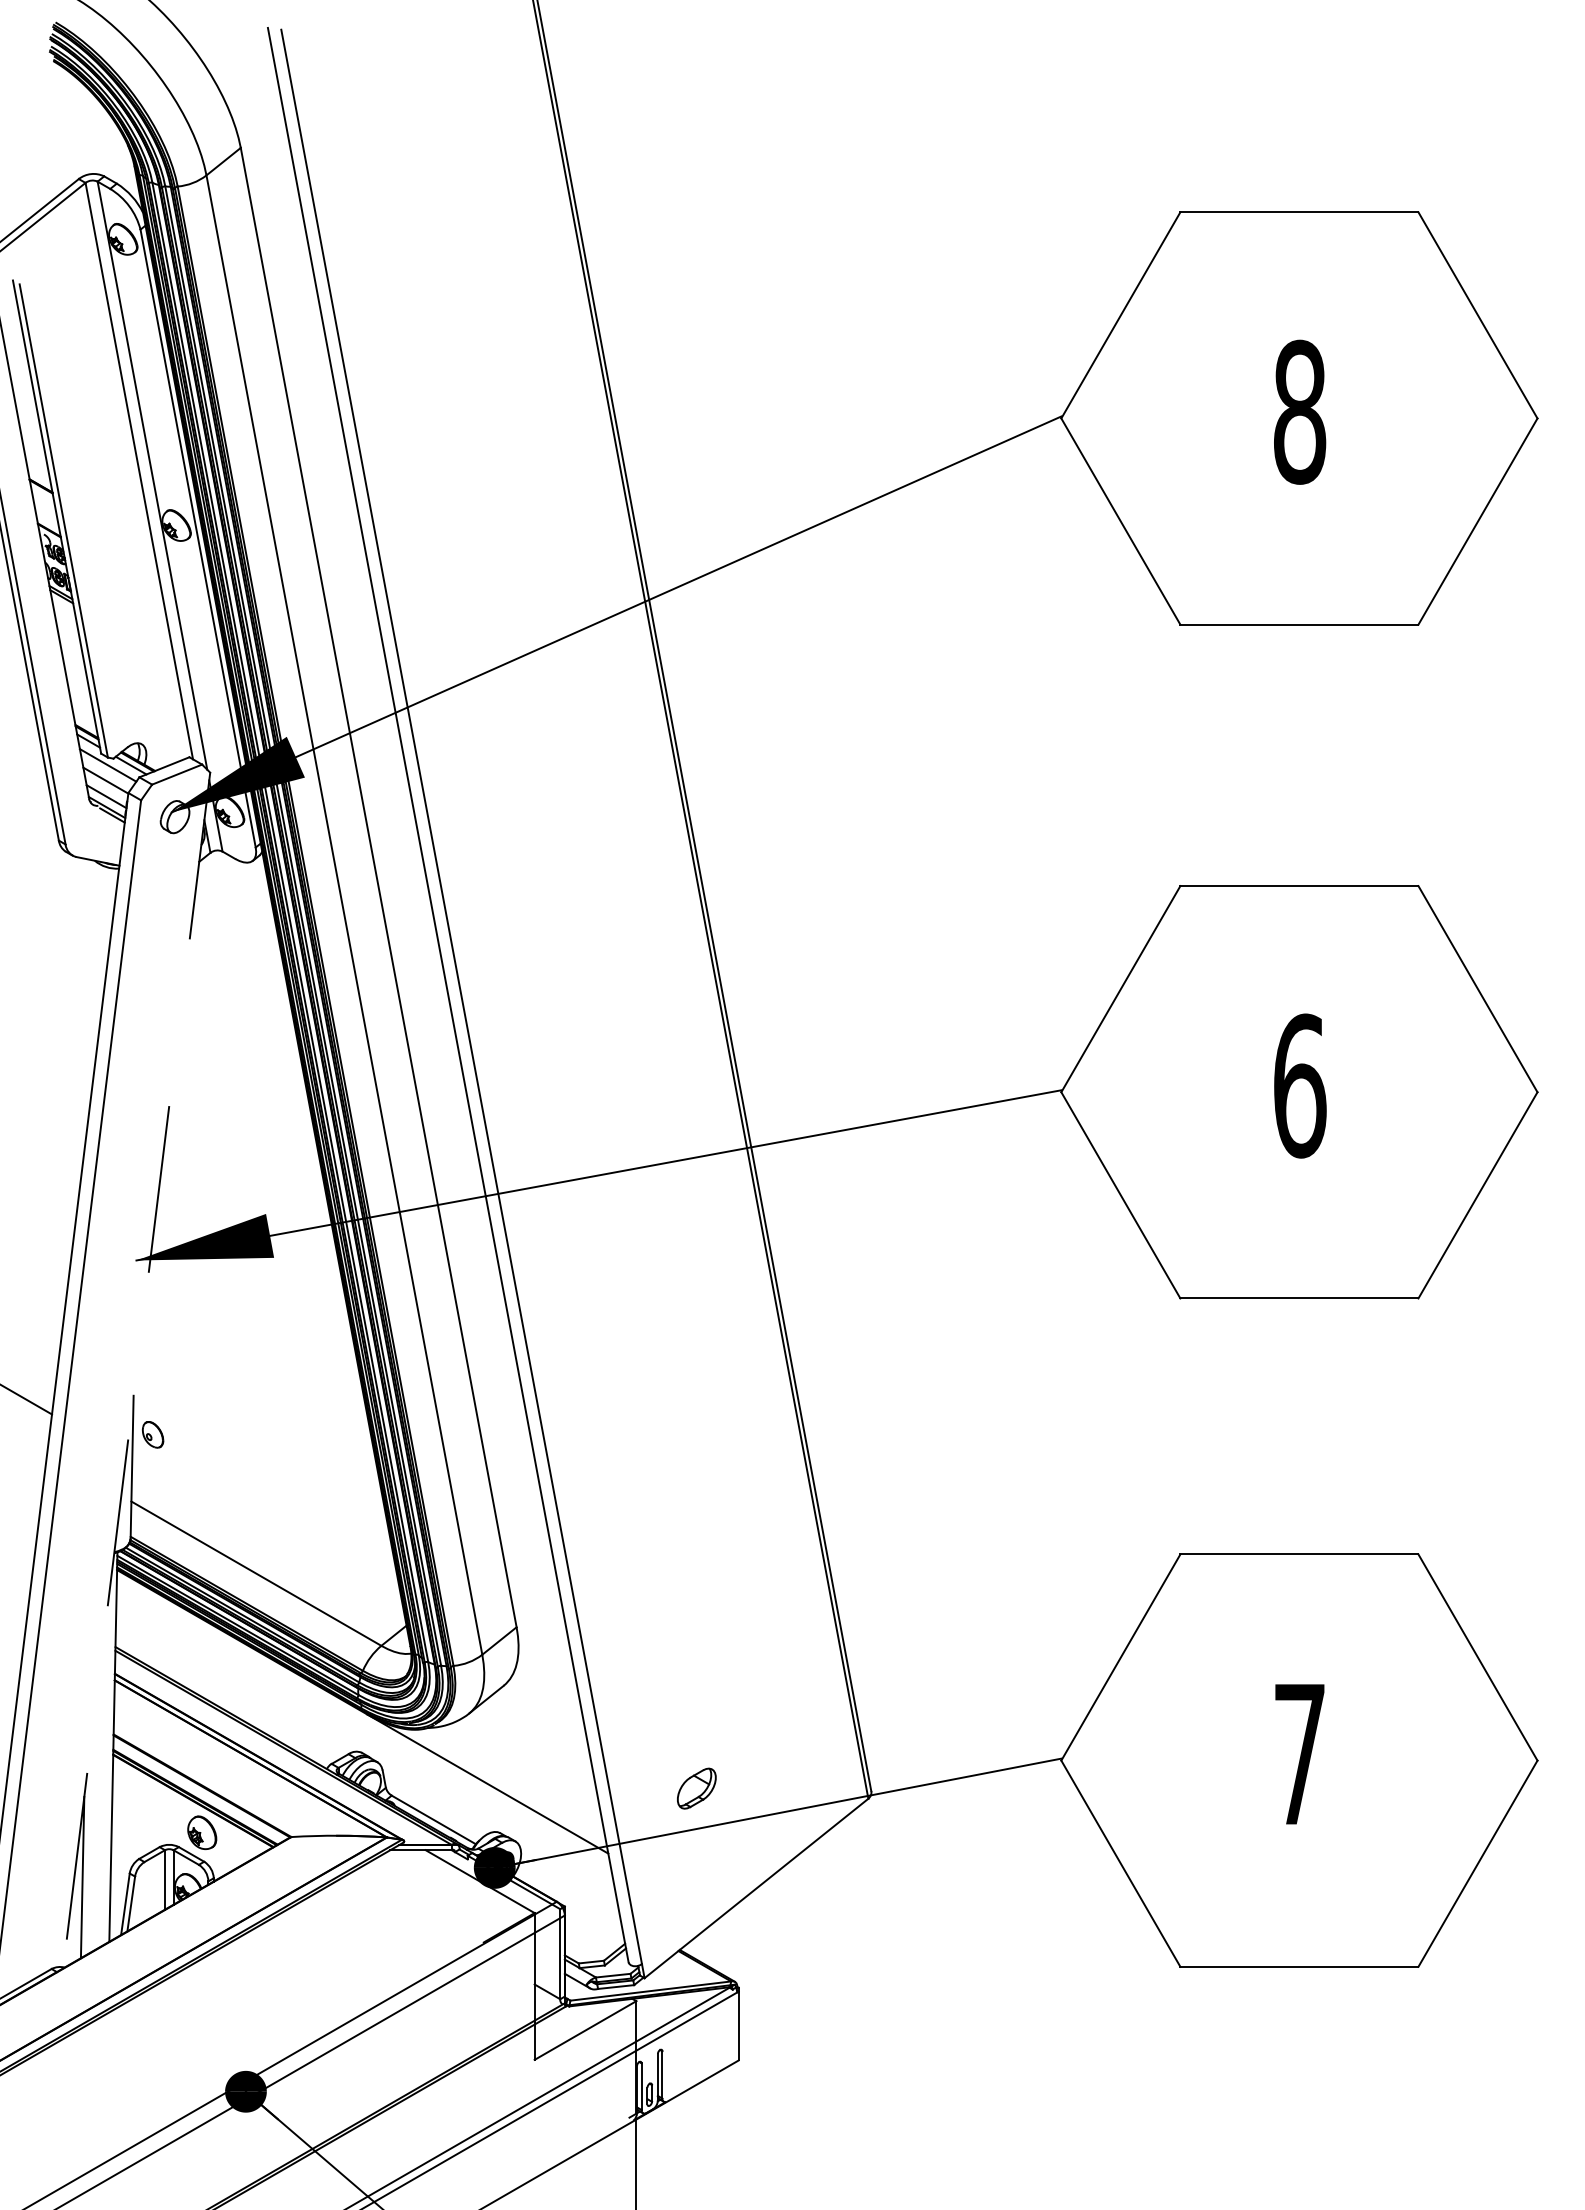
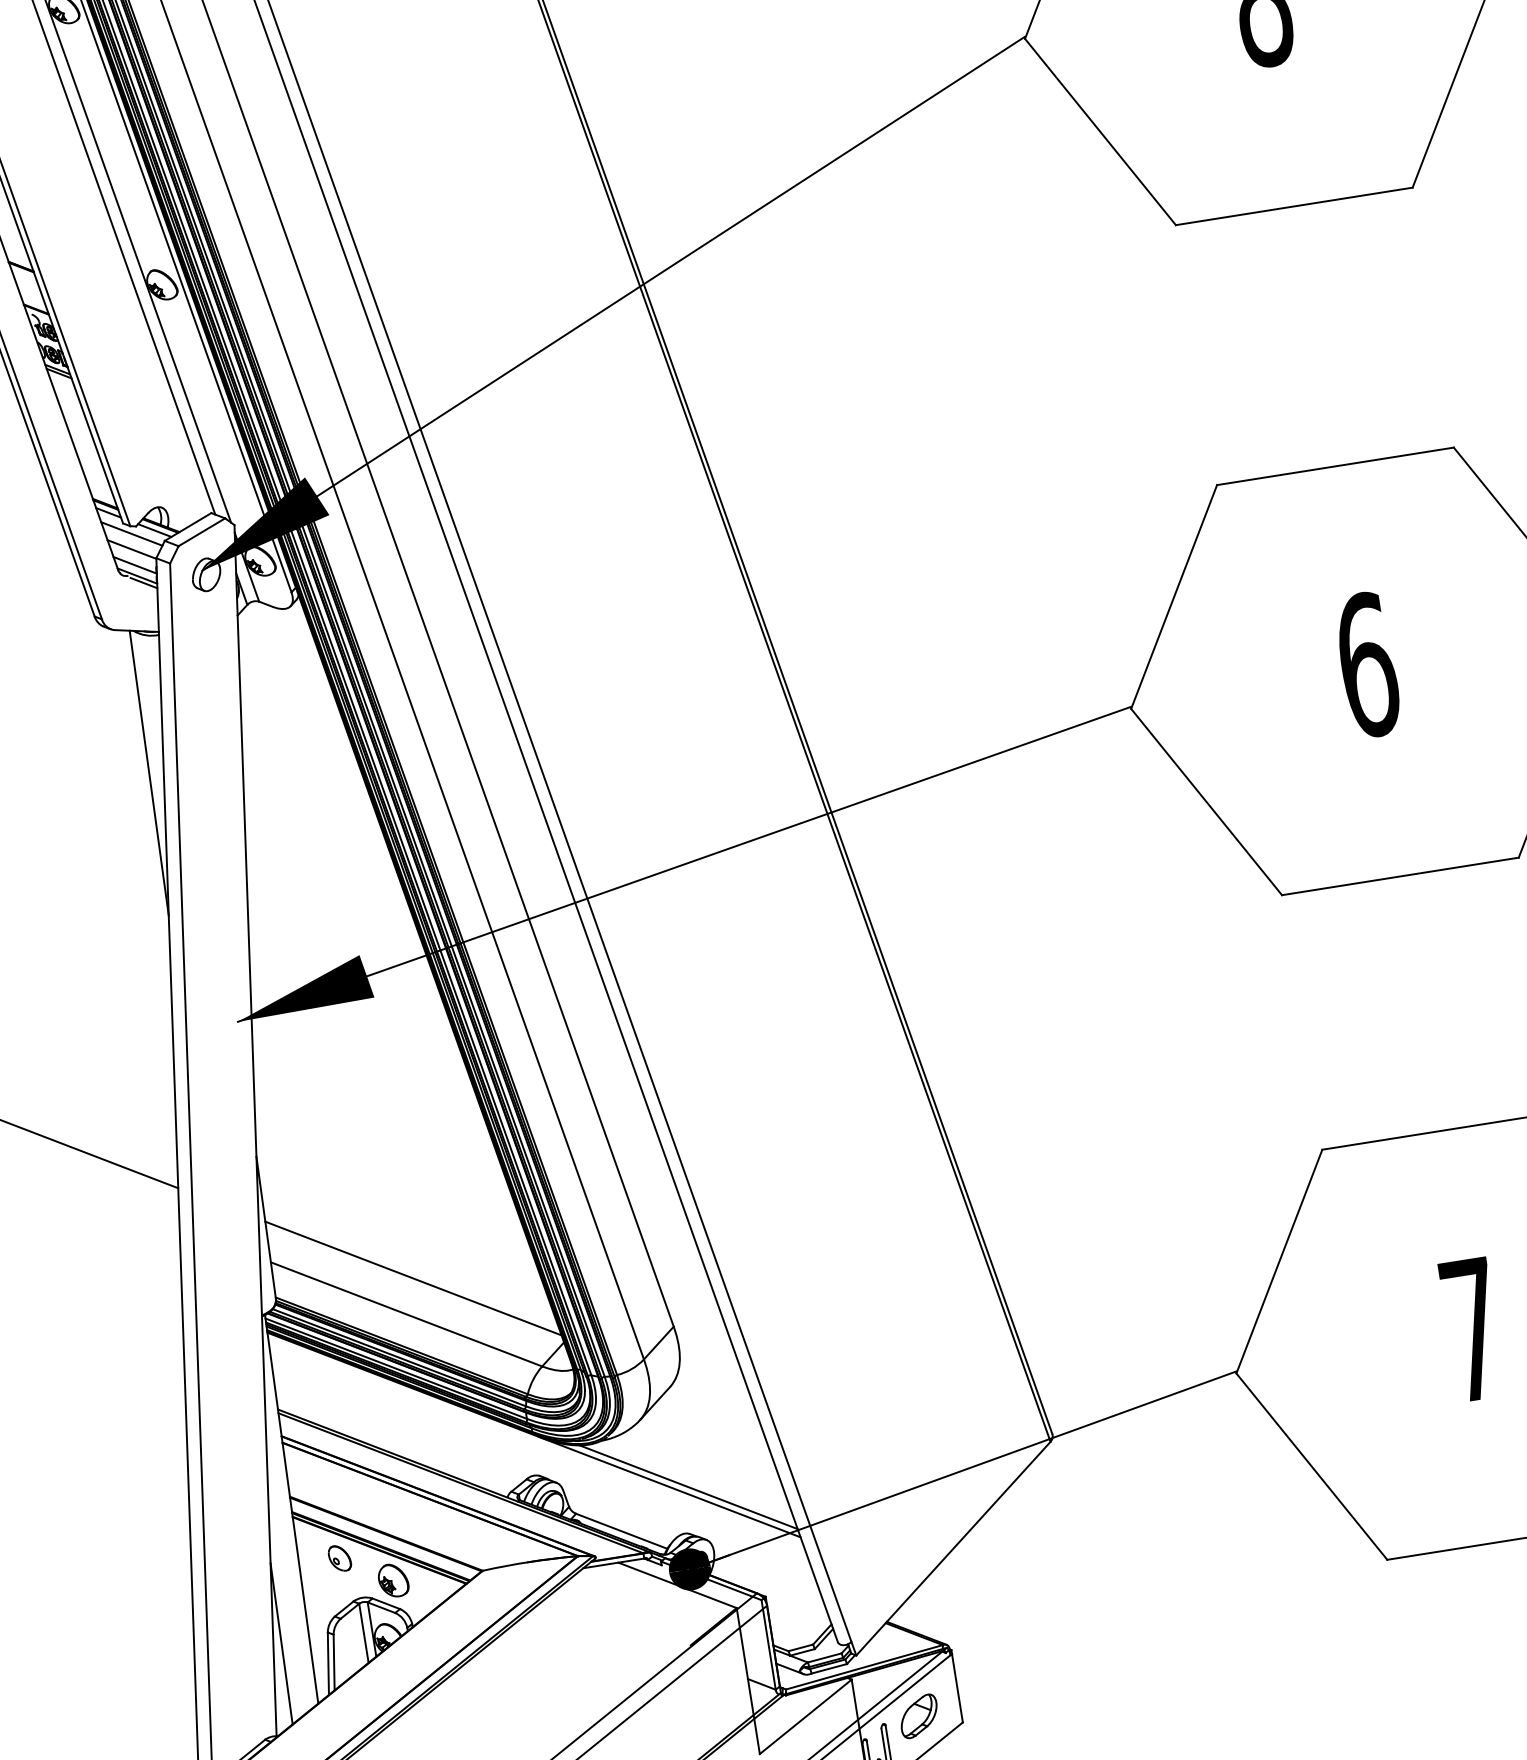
line: (88, 1002) -> (149, 772), added
line: (136, 1369) -> (255, 1130), dashed -> solid
part: (153, 1434) -> (340, 1558), moved
line: (268, 1539) -> (413, 1278), added
line: (505, 1786) -> (687, 1486), added
part: (696, 1788) -> (918, 1716), moved

